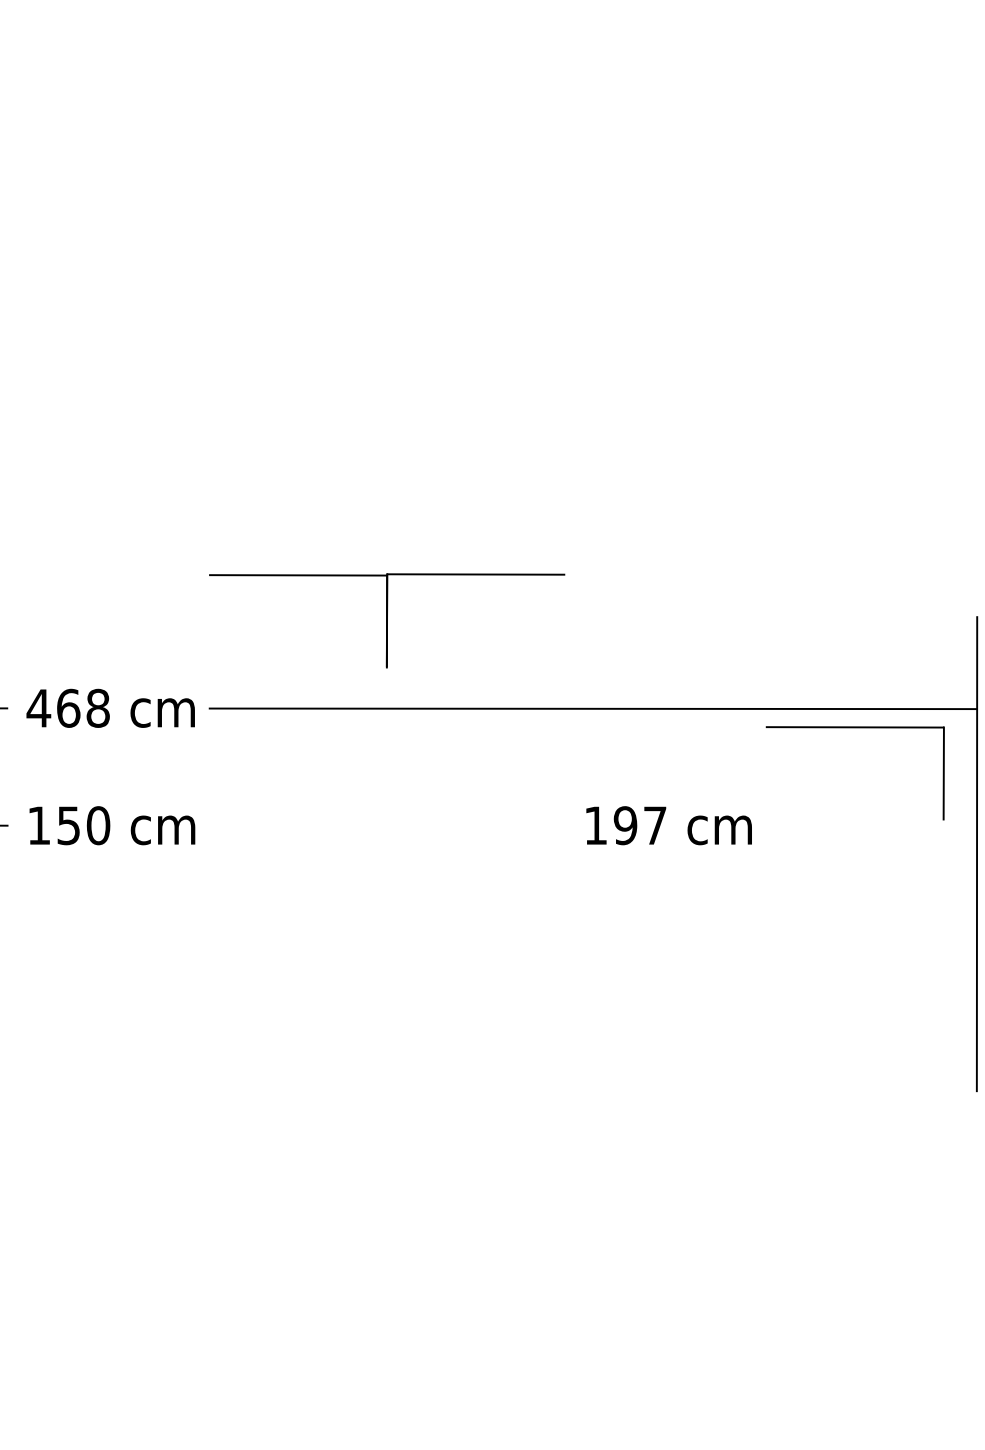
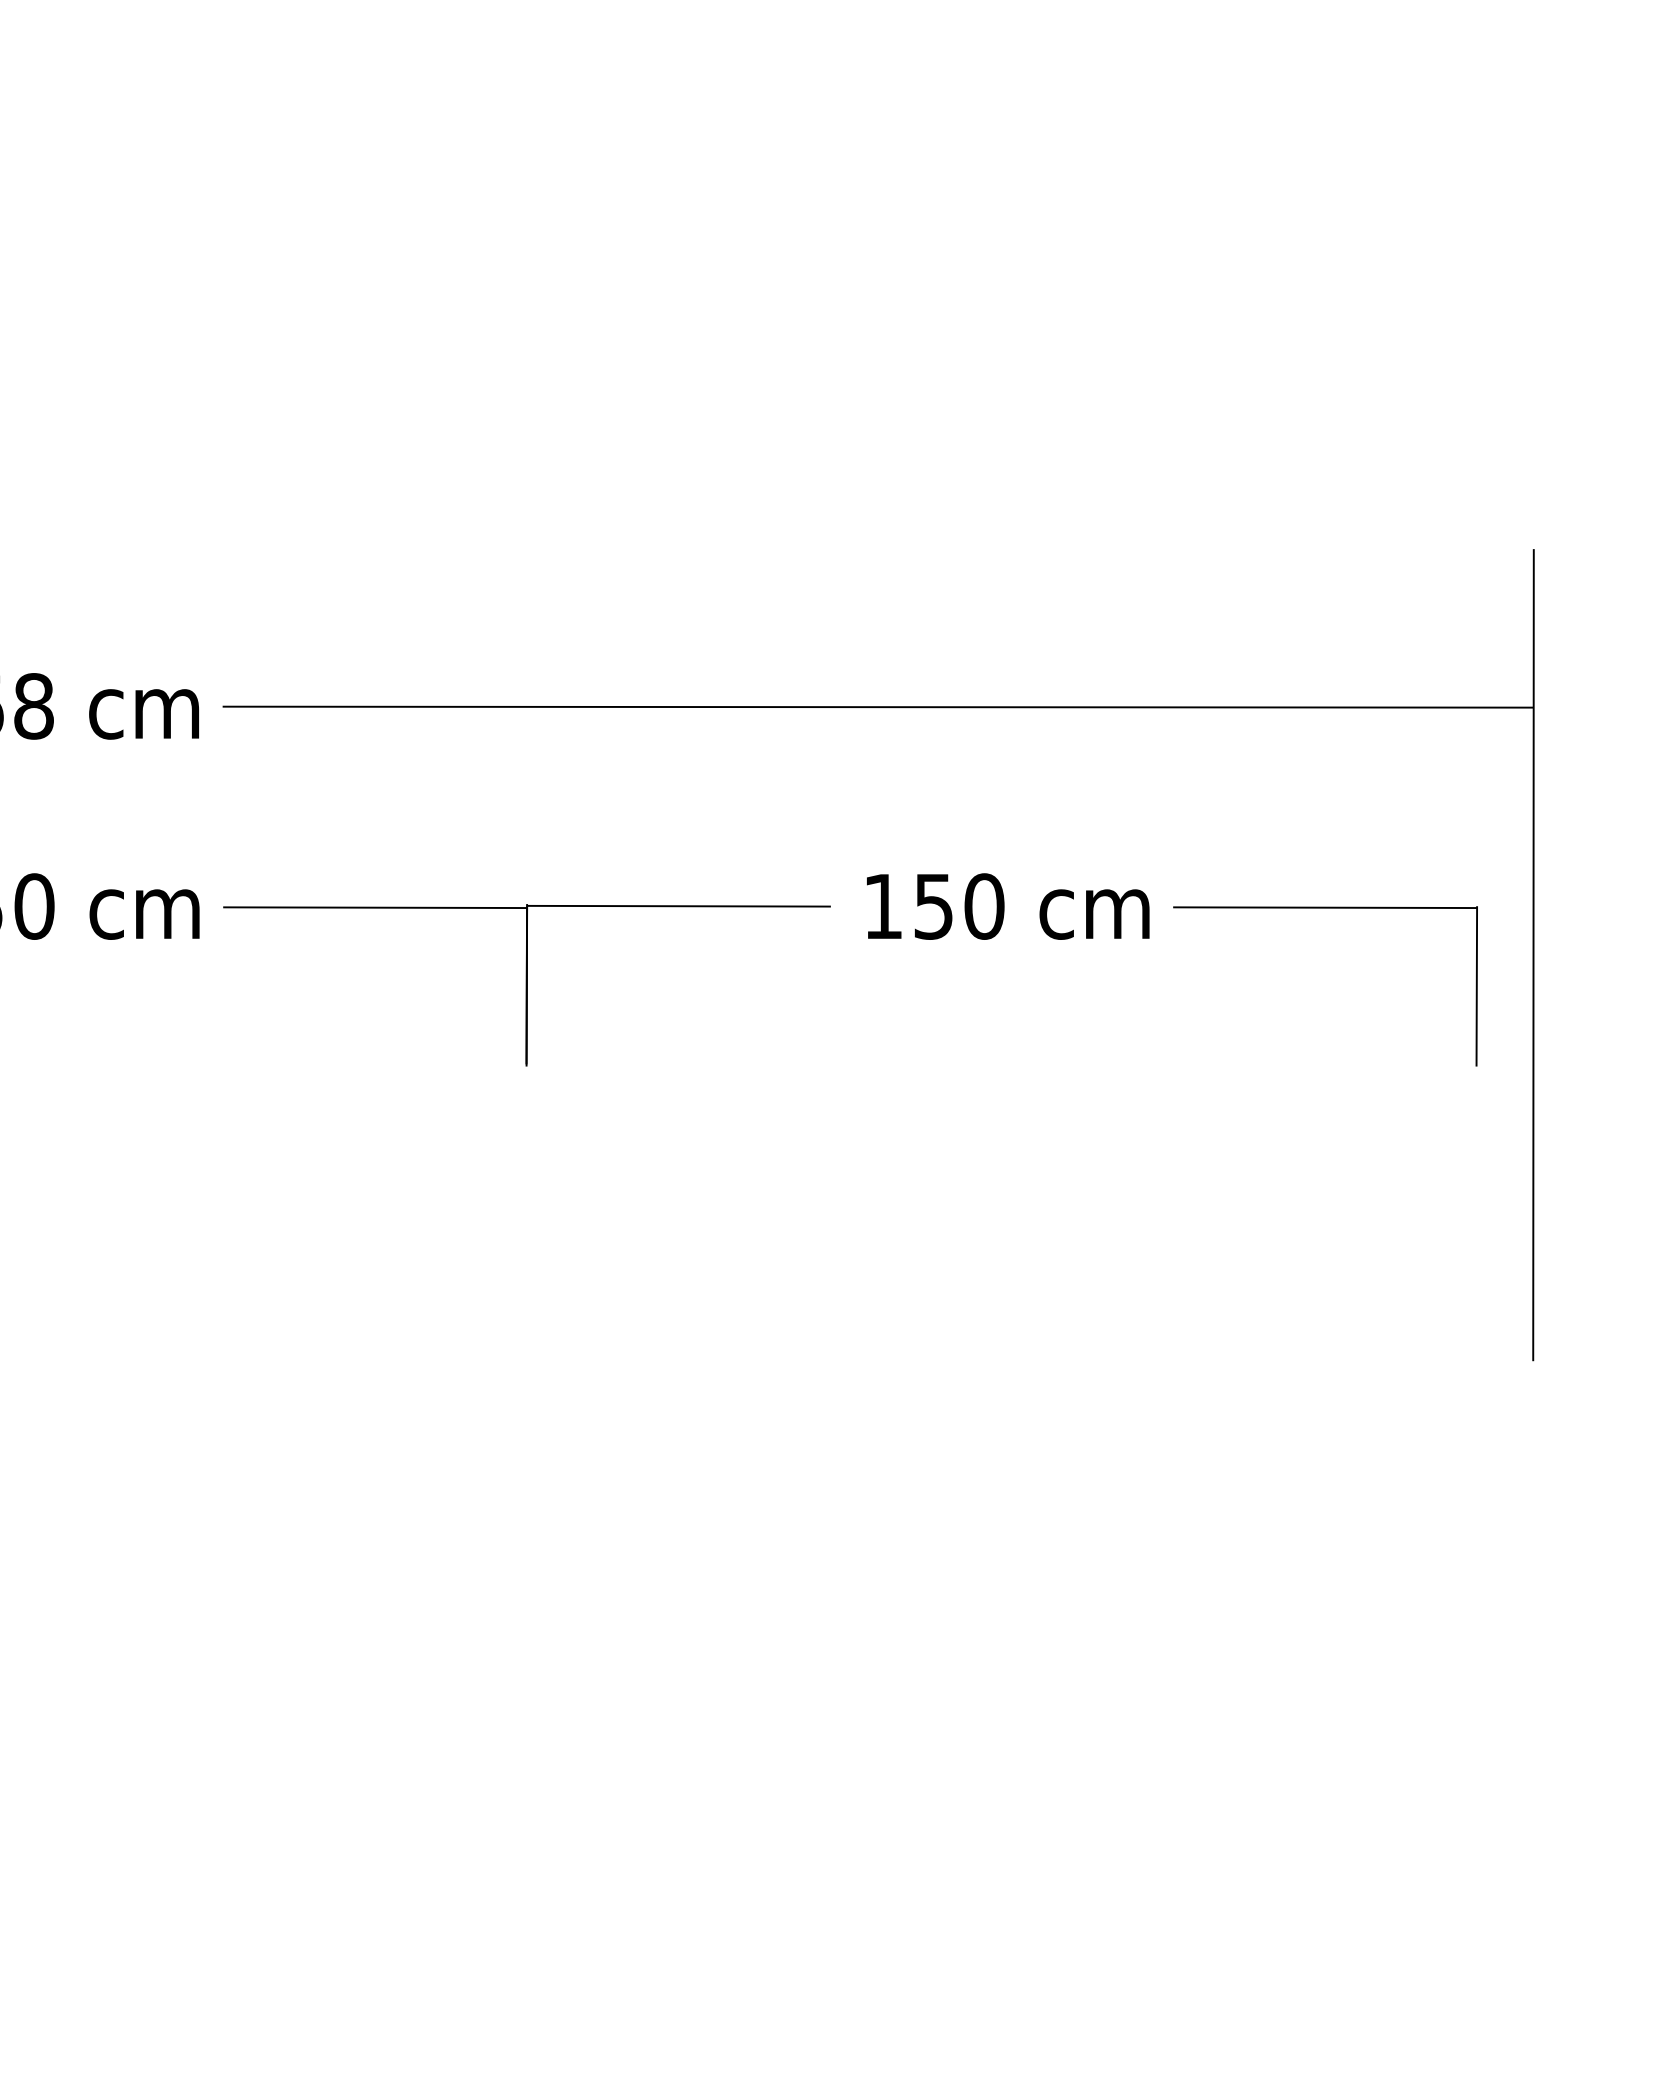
part: (387, 620) -> (527, 984), moved
part: (854, 728) -> (1324, 909), moved
text: (639, 825) -> (957, 906), 197 -> 150

